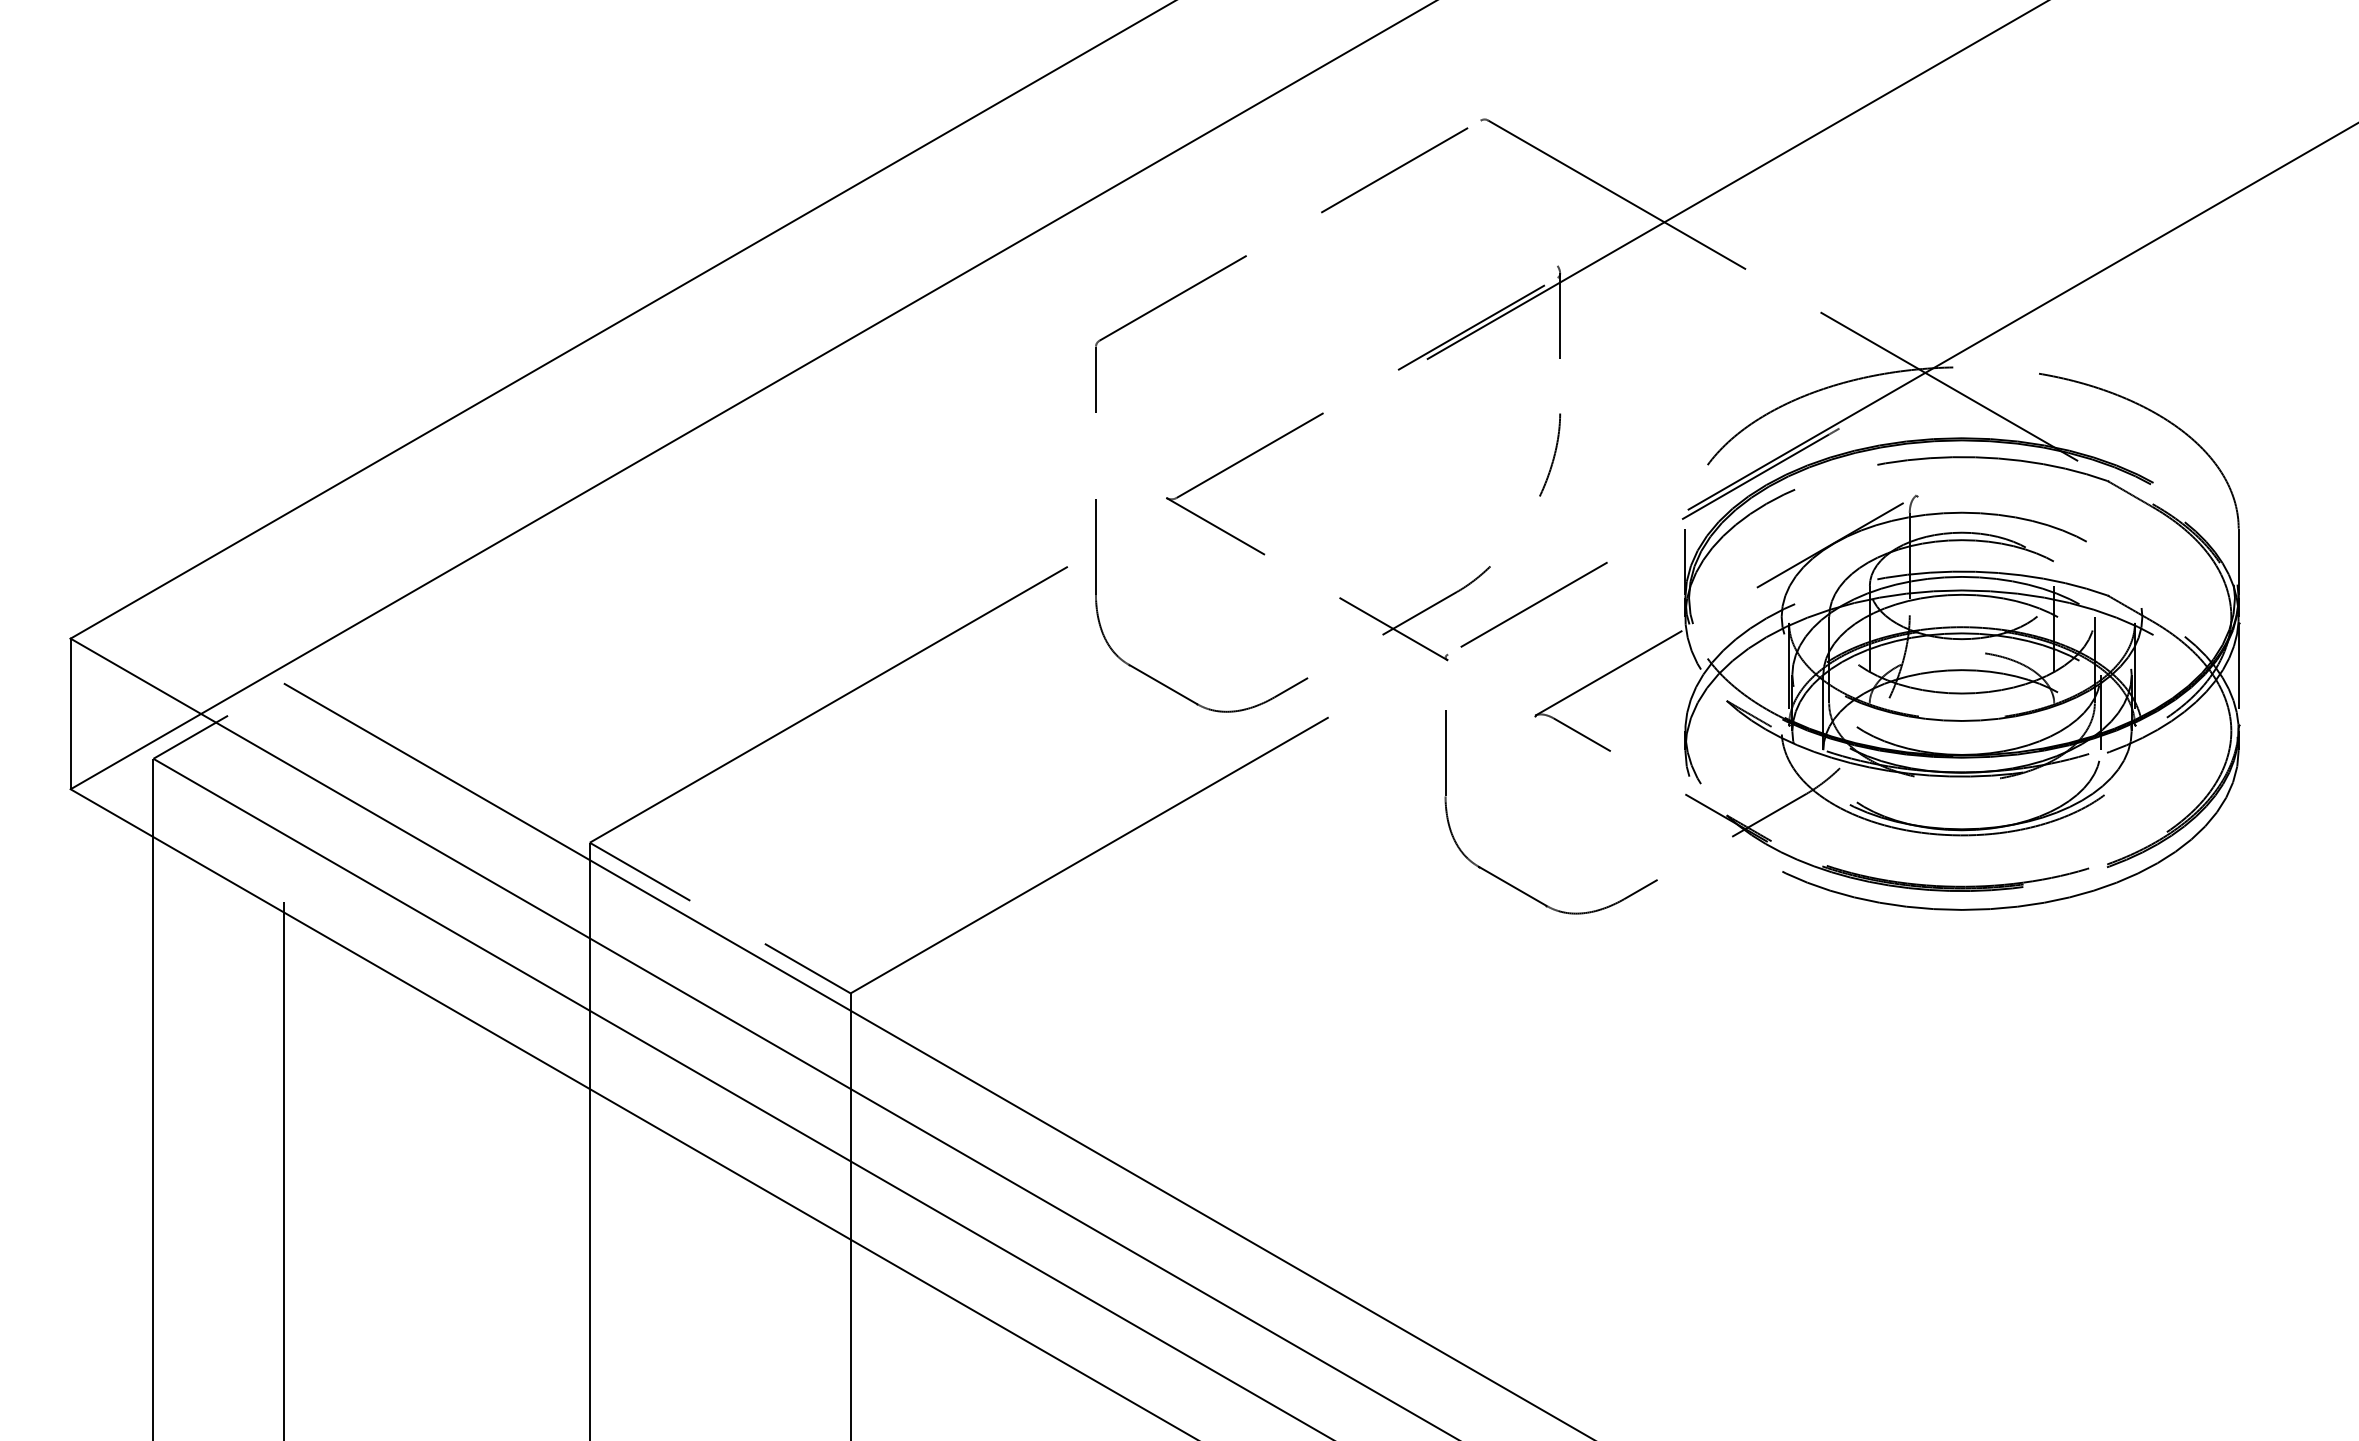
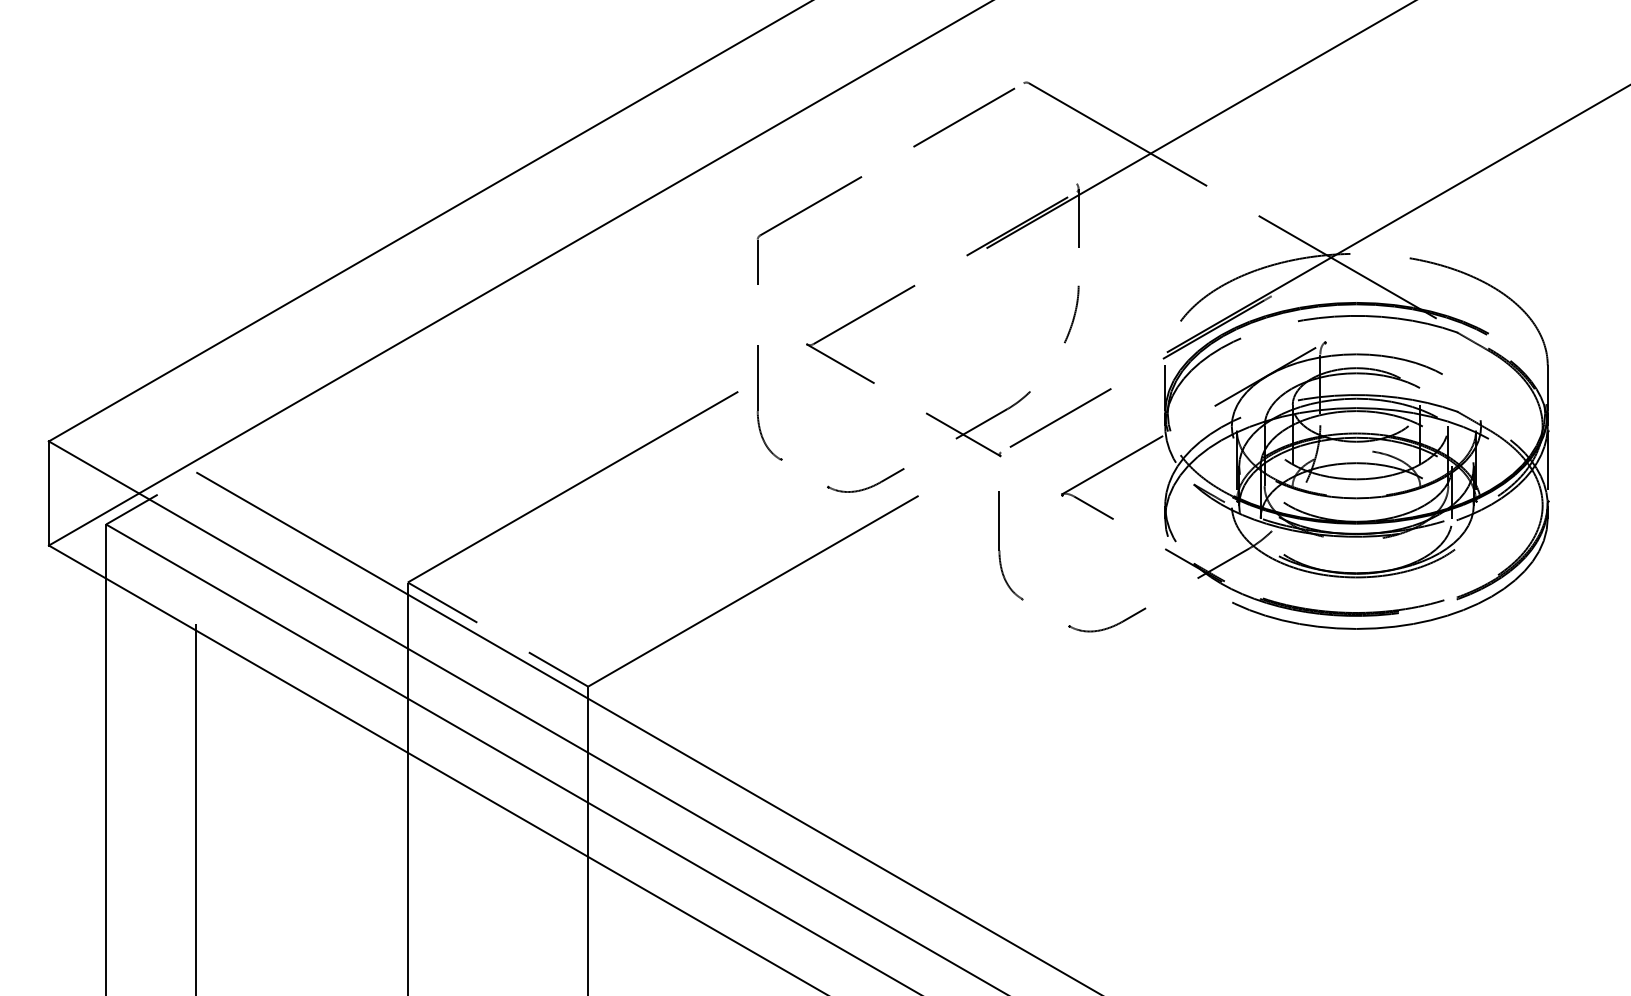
line: (1162, 683) -> (803, 472), removed
line: (1512, 886) -> (1045, 612), removed

